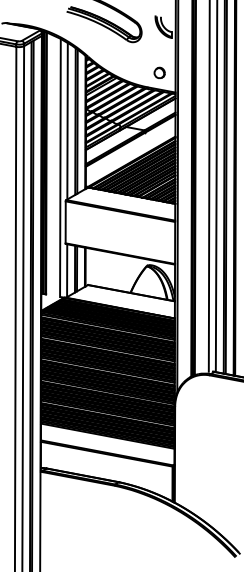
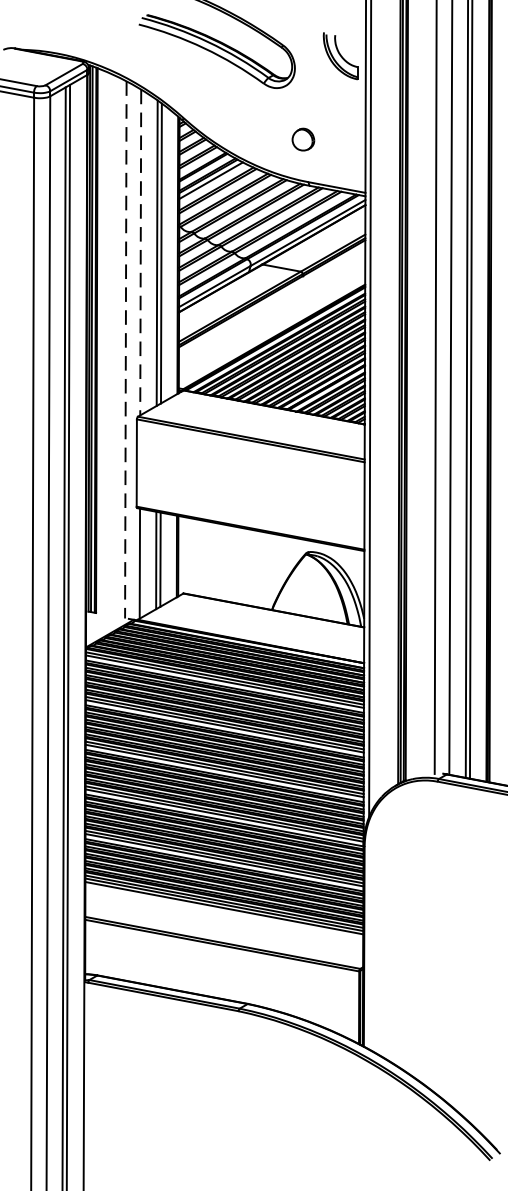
part: (159, 72) -> (302, 138), moved
line: (67, 121) -> (140, 253), solid -> dashed
line: (60, 168) -> (125, 350), solid -> dashed

